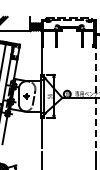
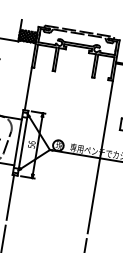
line: (95, 97) -> (100, 157), dashed -> solid

